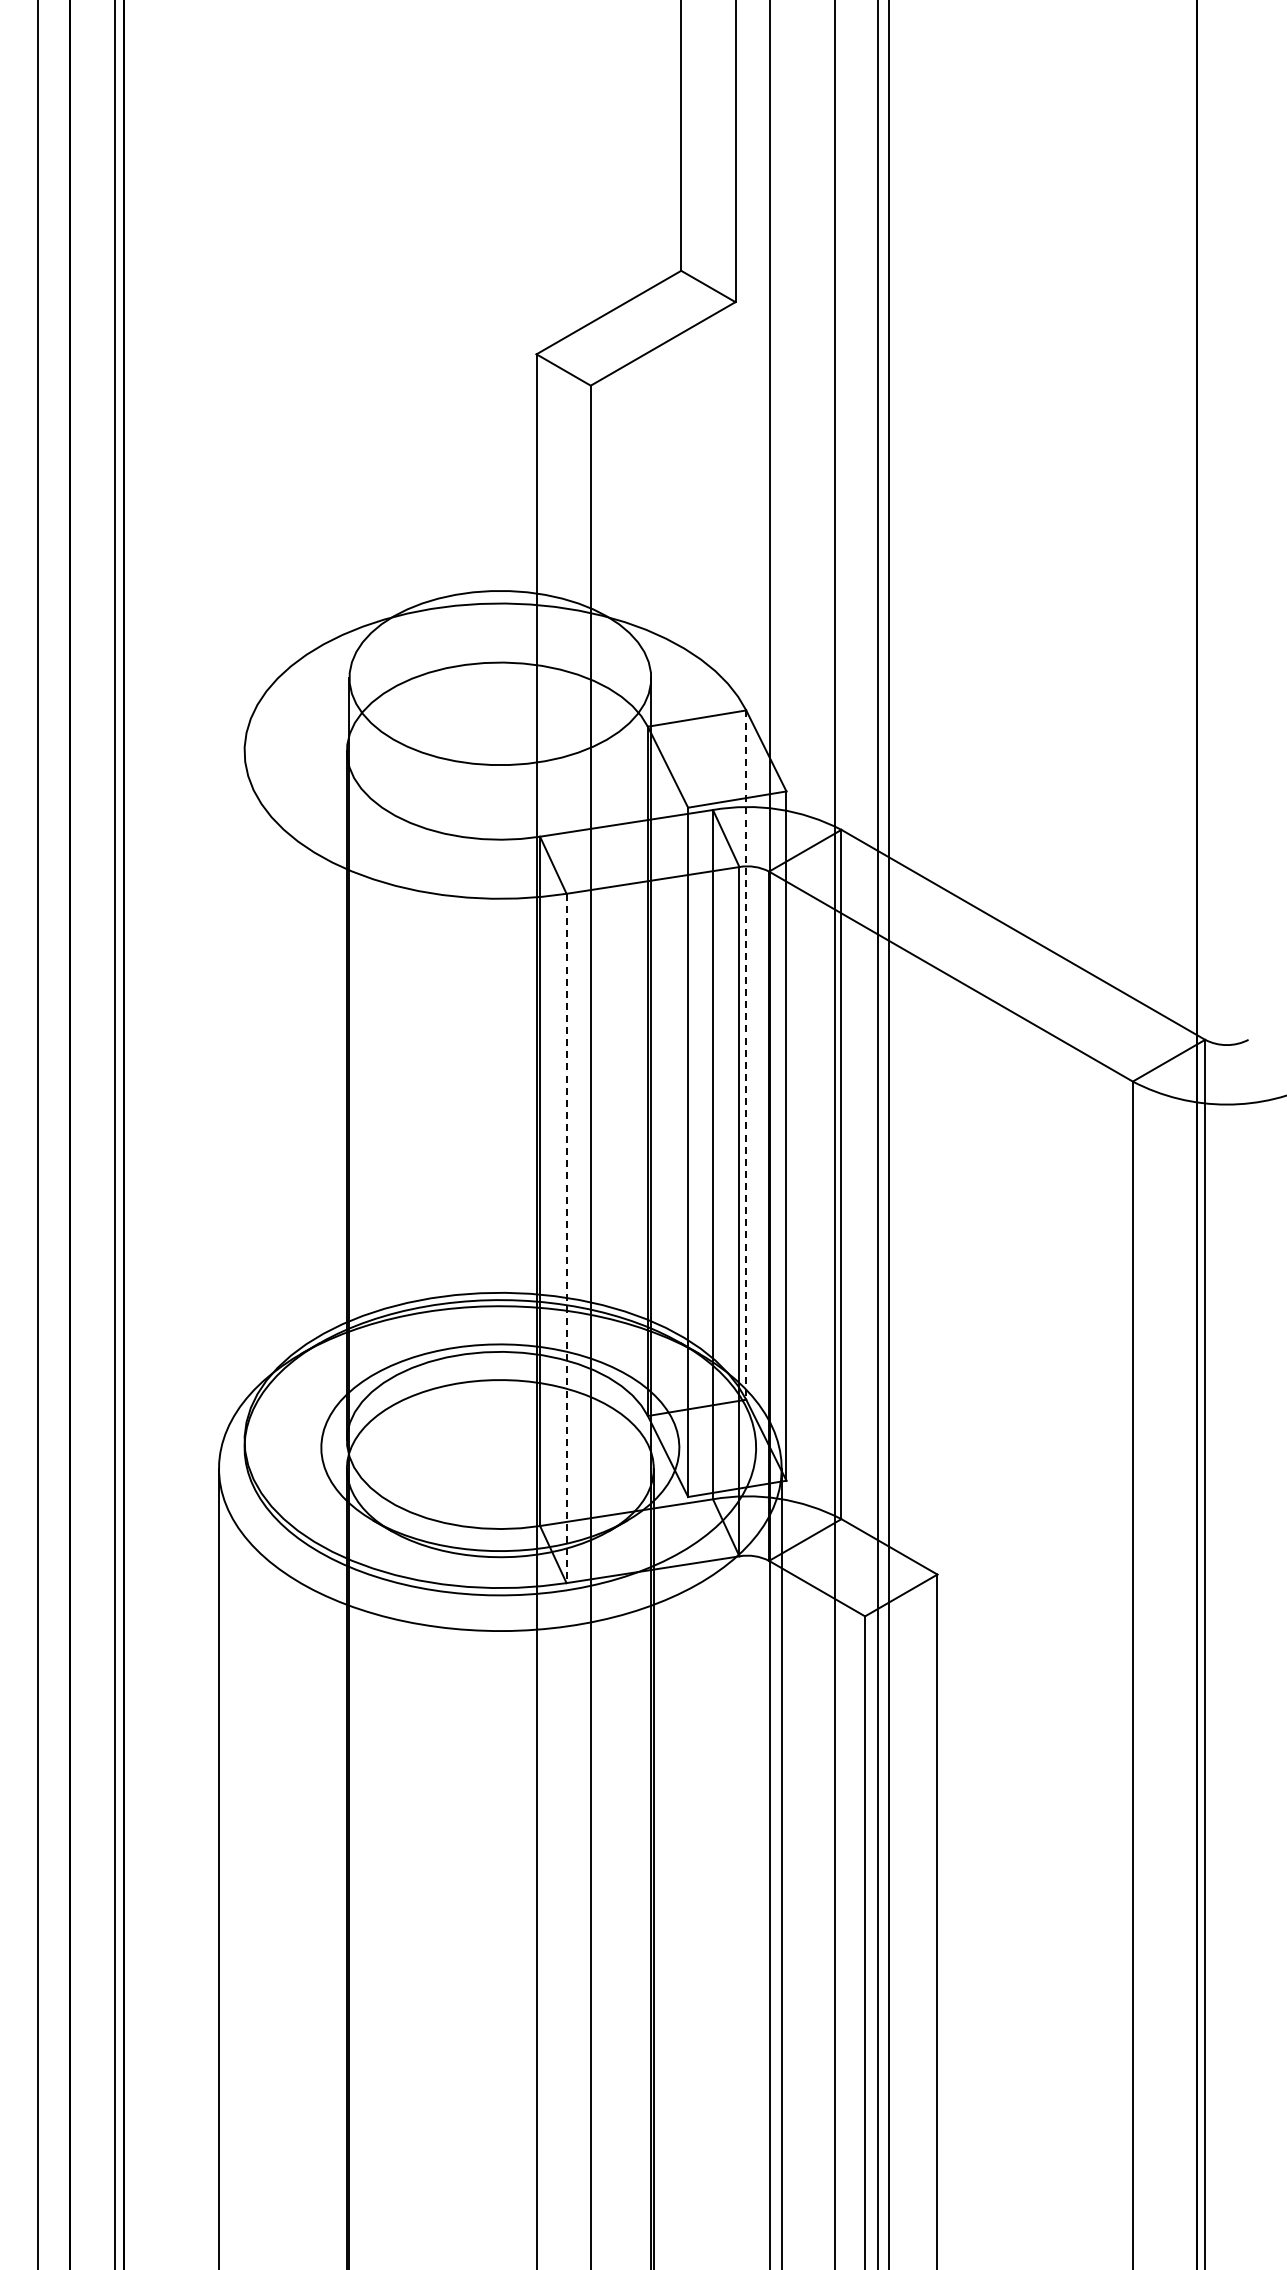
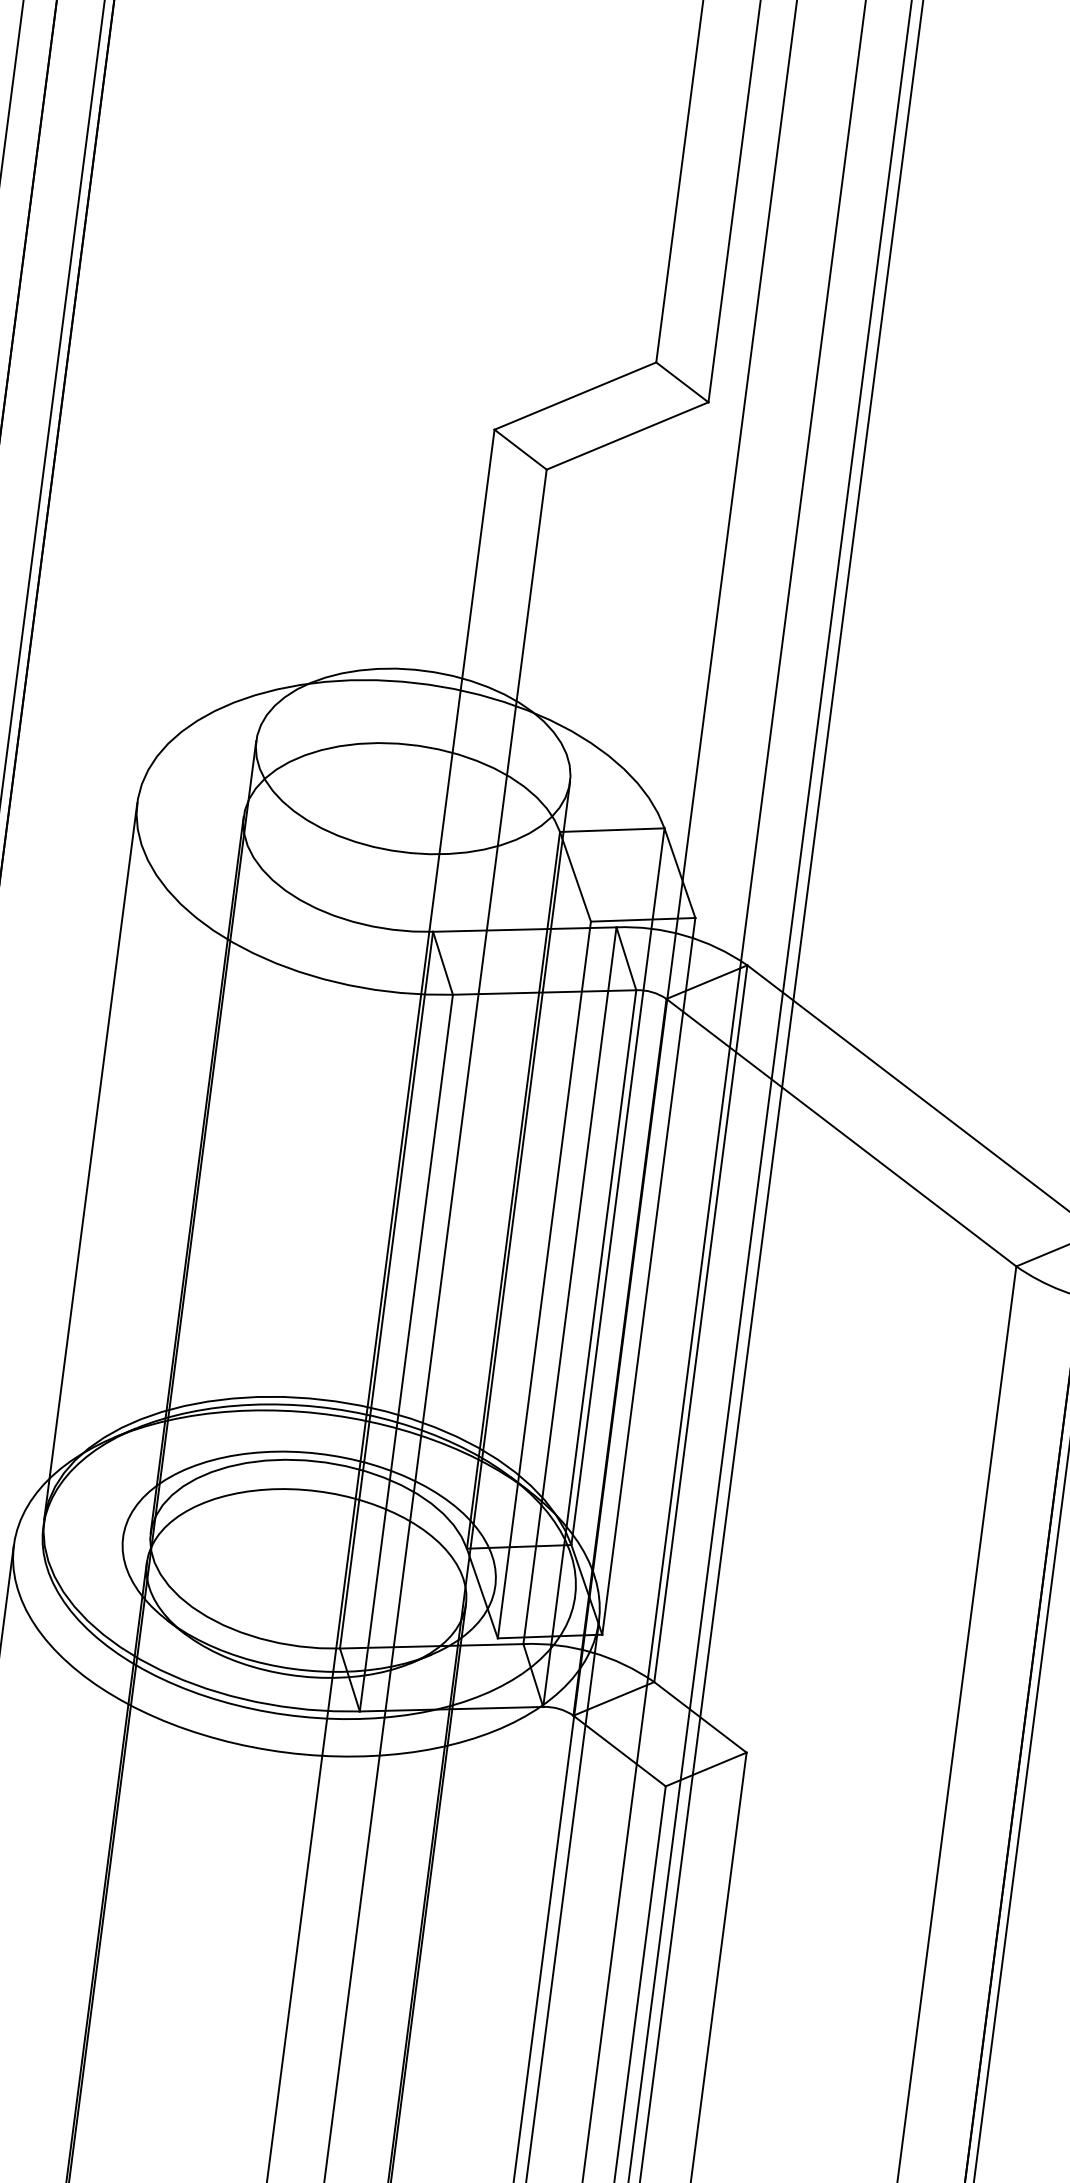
line: (746, 1055) -> (618, 1187), dashed -> solid
line: (244, 1095) -> (90, 1160), added
line: (566, 1238) -> (406, 1353), dashed -> solid

